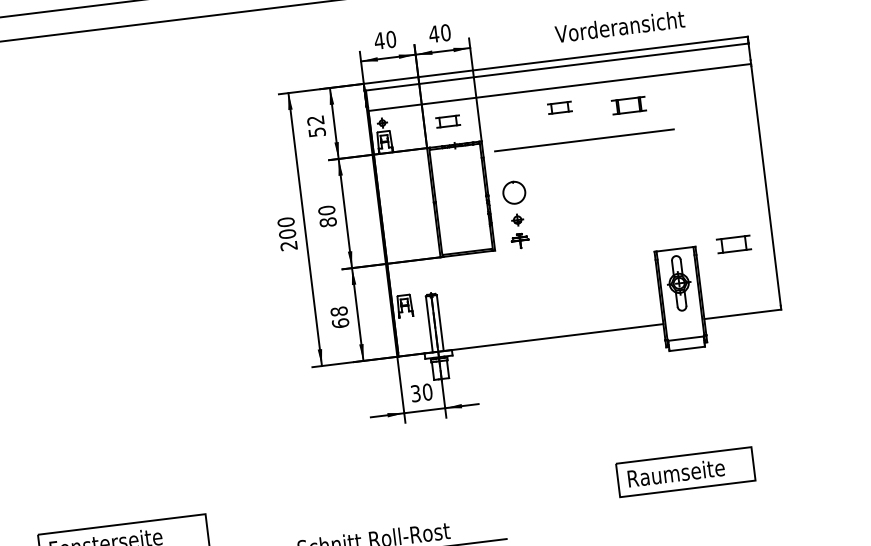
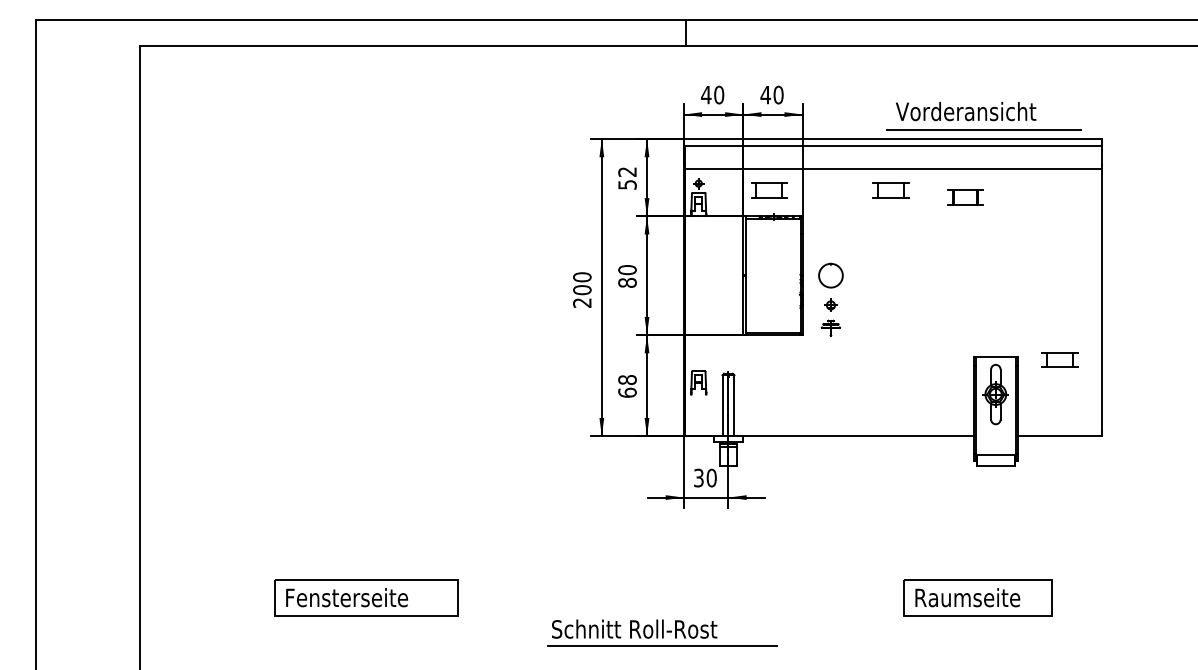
part: (559, 107) -> (890, 190), size x1.43
part: (448, 121) -> (769, 190), size x1.43
line: (583, 140) -> (983, 129), moved

